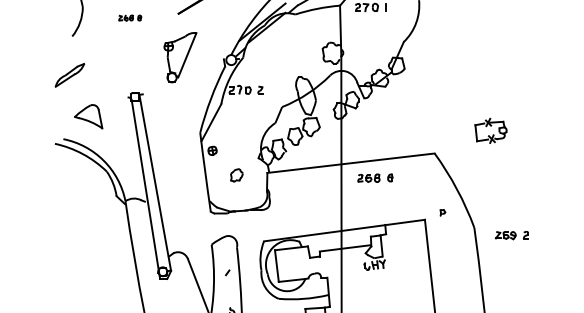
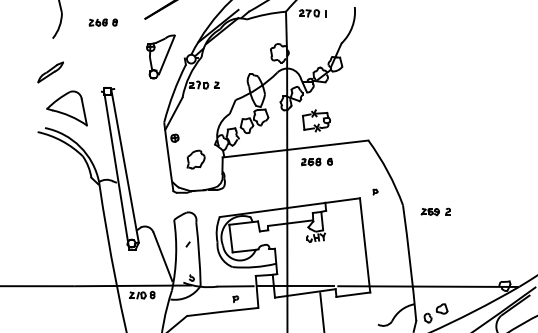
part: (129, 18) -> (102, 22), size x1.43
part: (179, 57) -> (160, 56), moved
part: (88, 116) -> (66, 108), size x1.67
part: (489, 130) -> (315, 120), moved
part: (236, 175) -> (195, 159), size x1.67

